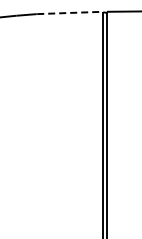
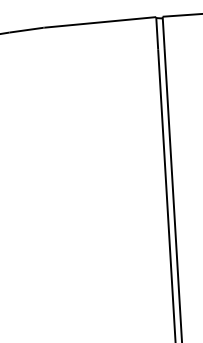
line: (70, 12) -> (100, 21), dashed -> solid

